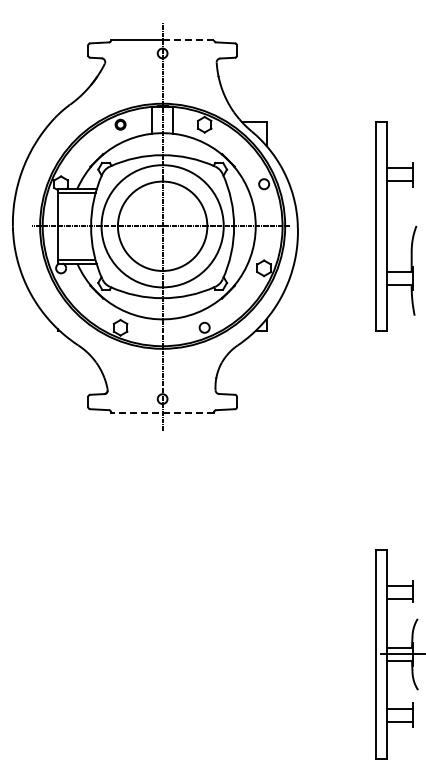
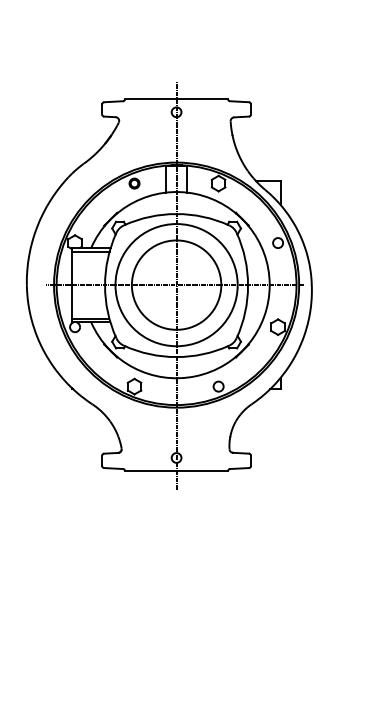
line: (188, 40) -> (202, 99), dashed -> solid
line: (162, 412) -> (176, 471), dashed -> solid

